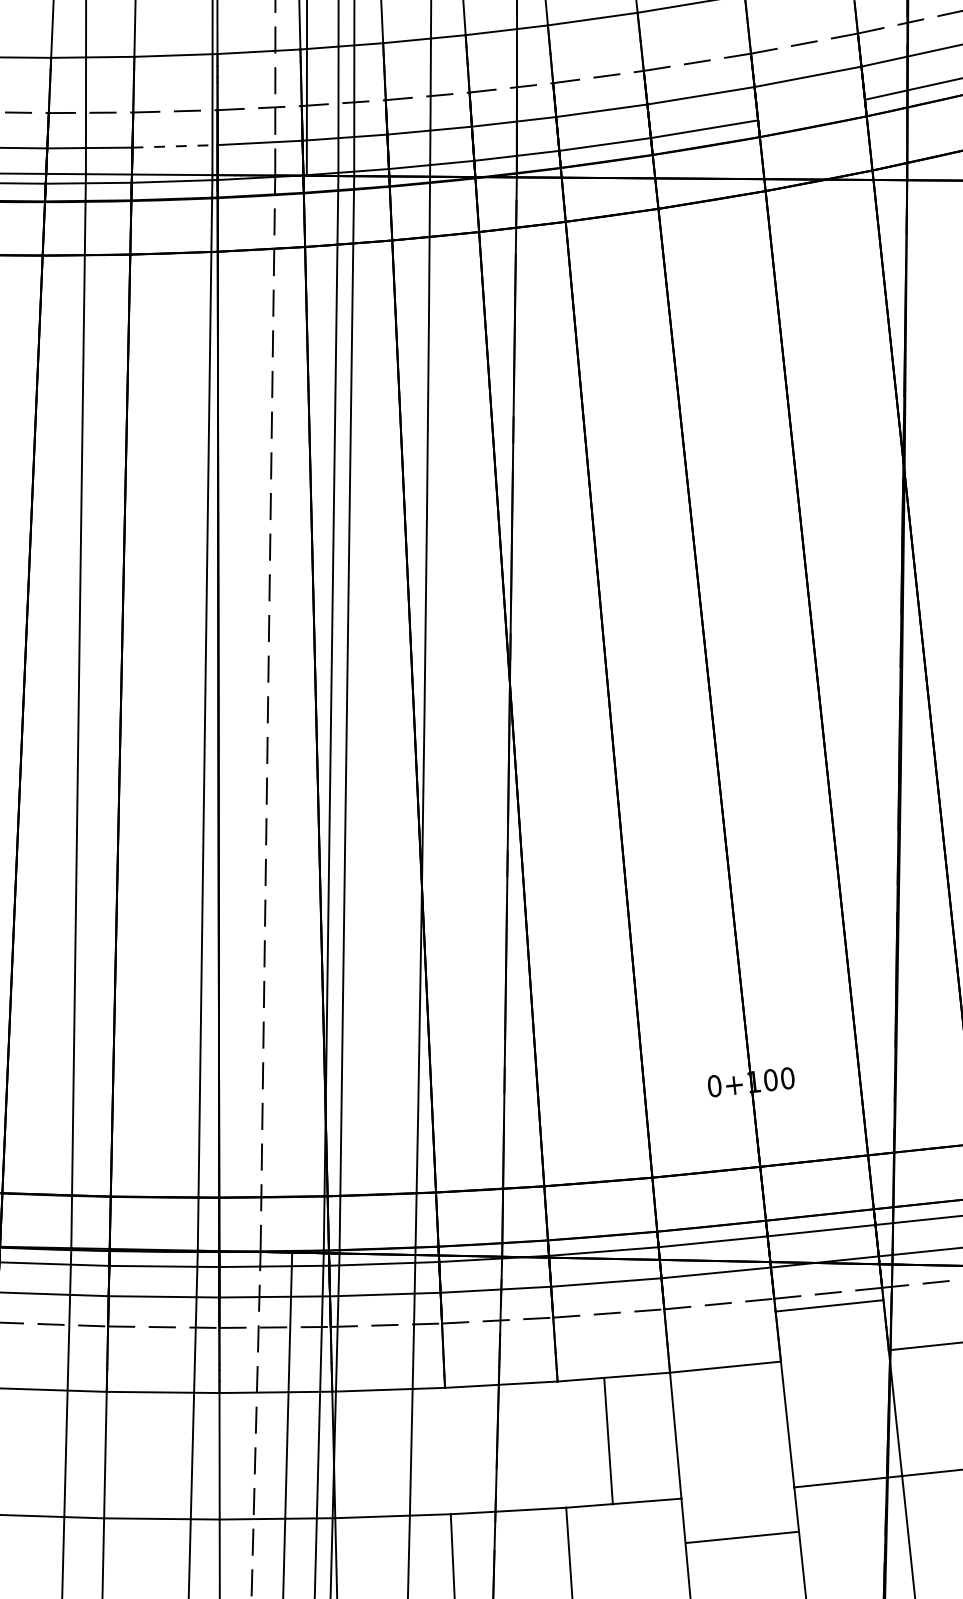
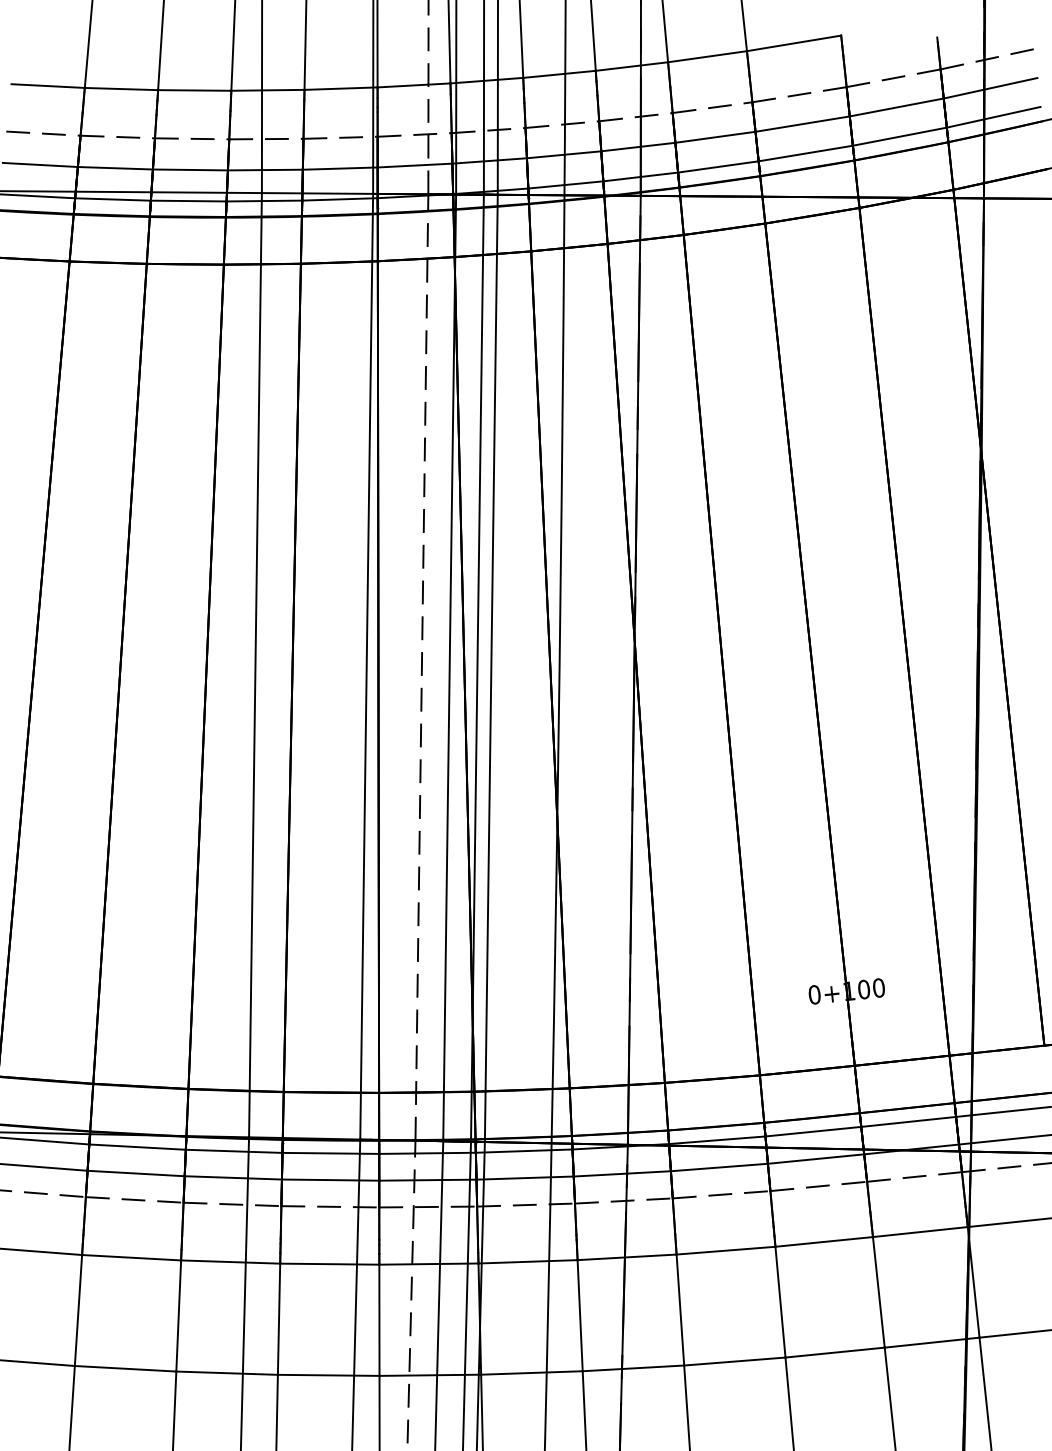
line: (811, 109) -> (899, 136), added
line: (175, 146) -> (340, 168), dashed -> solid
line: (299, 713) -> (449, 667), added
line: (828, 1306) -> (919, 1232), moved
line: (608, 1440) -> (680, 1309), moved
line: (447, 1450) -> (579, 1315), added
line: (741, 1537) -> (834, 1352), moved

